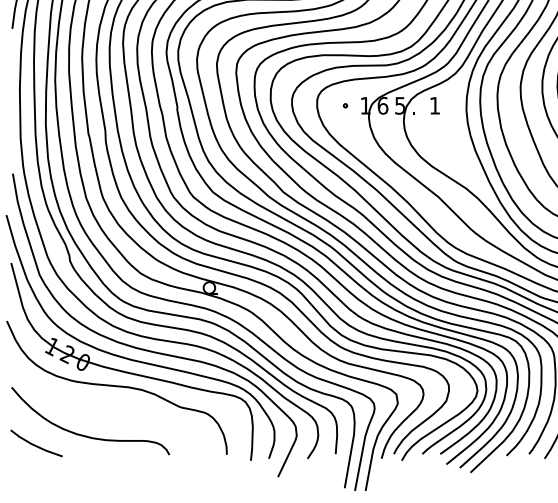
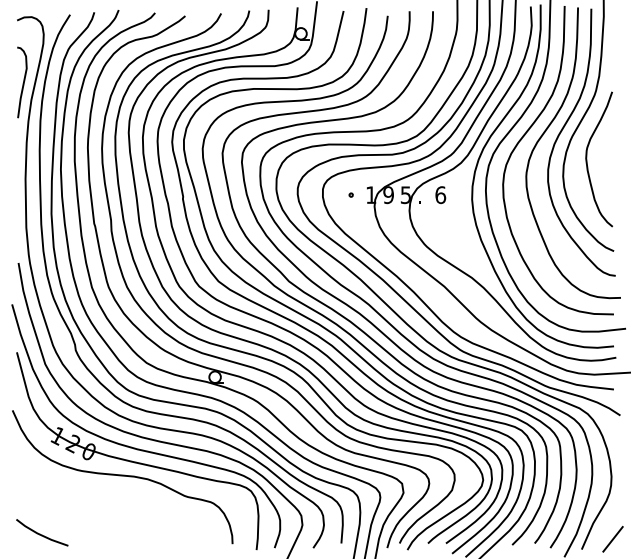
text: (382, 106) -> (388, 195), 6 -> 9
text: (434, 106) -> (440, 195), 1 -> 6
curve: (85, 435) -> (91, 524), removed

